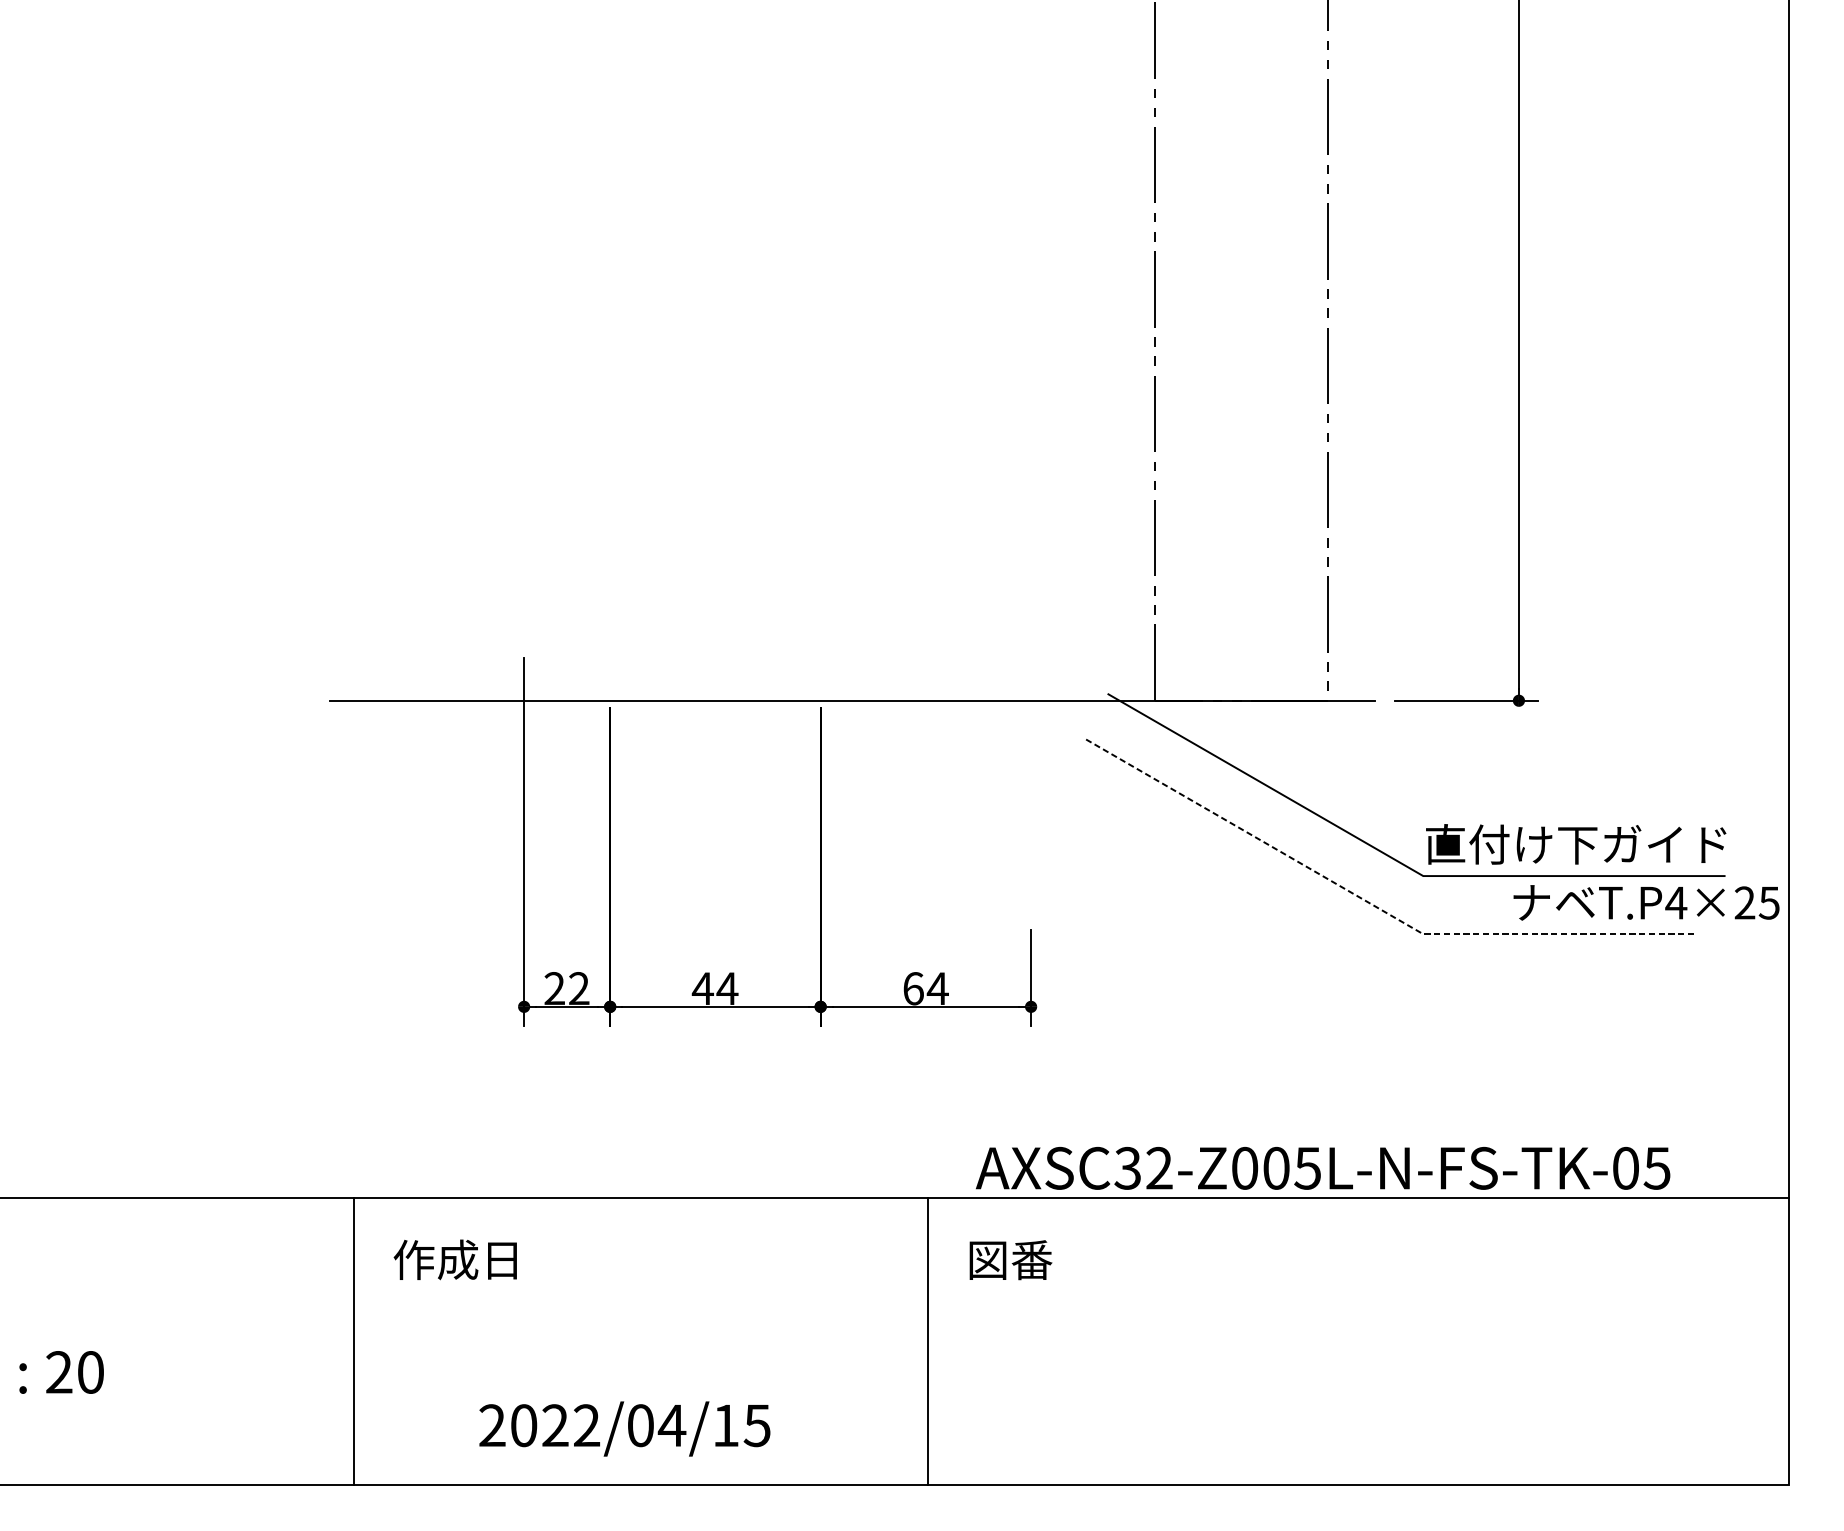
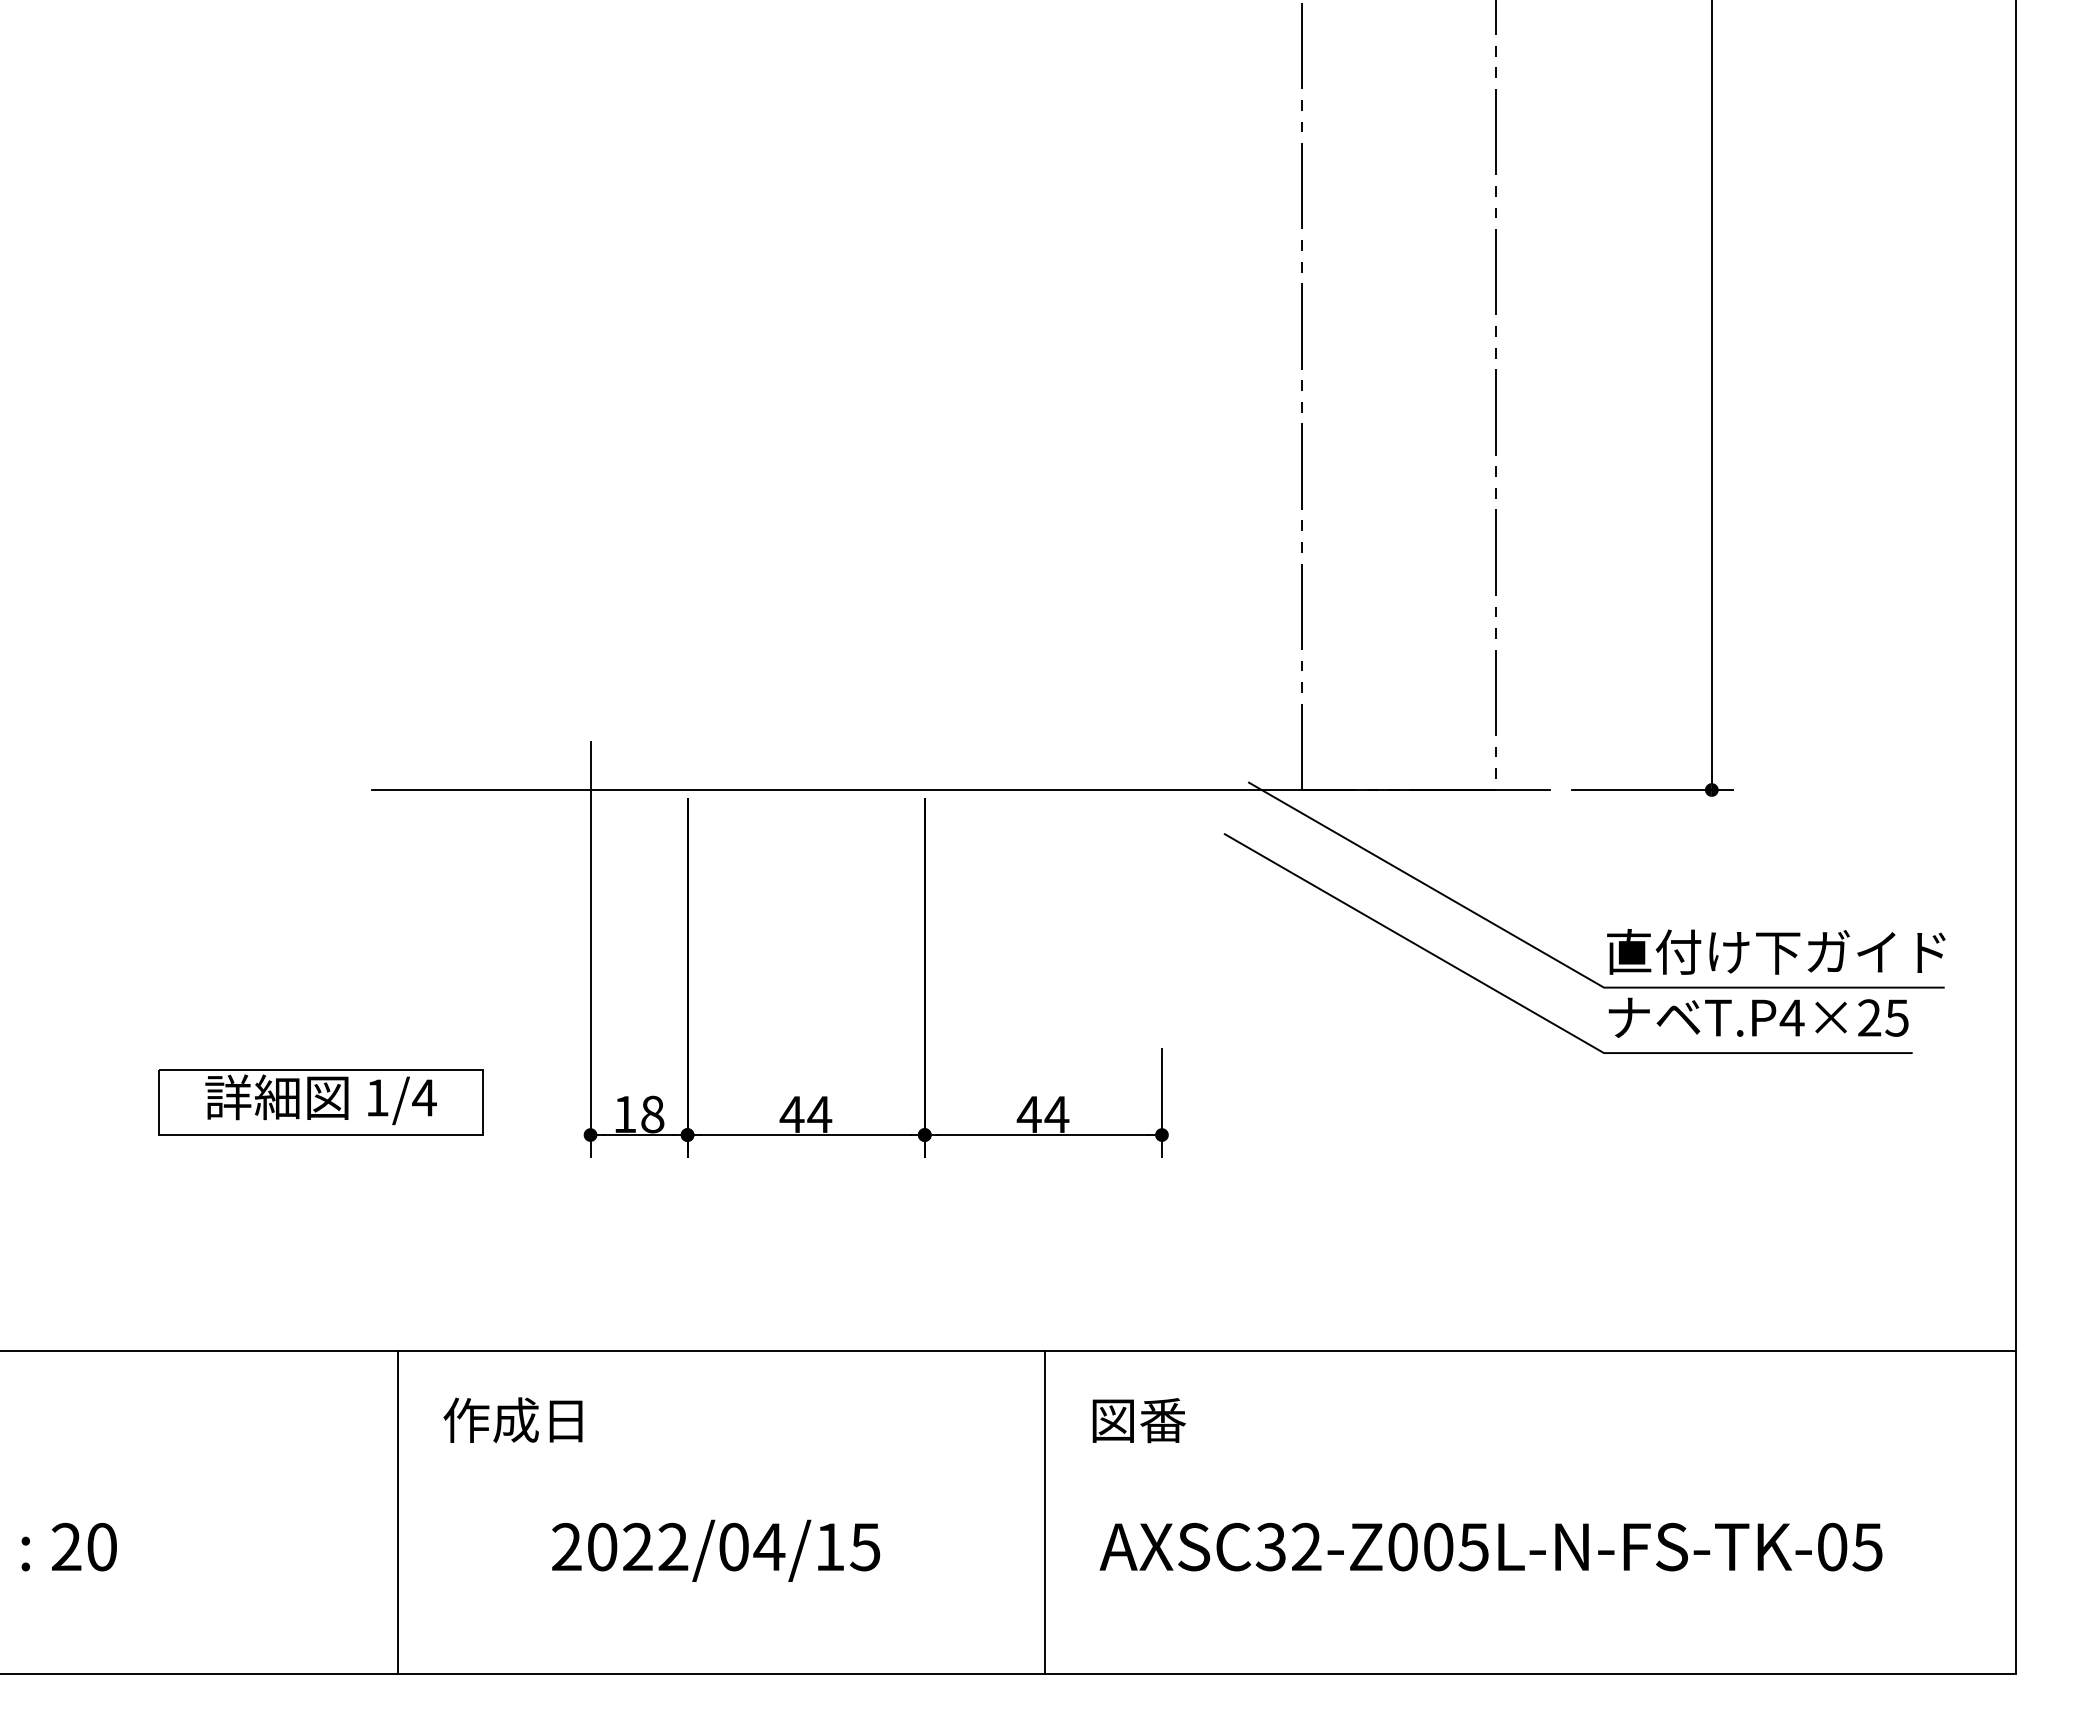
text: (1646, 902) -> (1758, 1017), moved
line: (1374, 906) -> (1548, 1021), dashed -> solid
part: (284, 977) -> (320, 1102), added
text: (566, 988) -> (638, 1114), 22 -> 18
text: (912, 988) -> (1028, 1114), 64 -> 44
text: (1322, 1167) -> (1490, 1546), moved
text: (625, 1428) -> (716, 1550), moved

